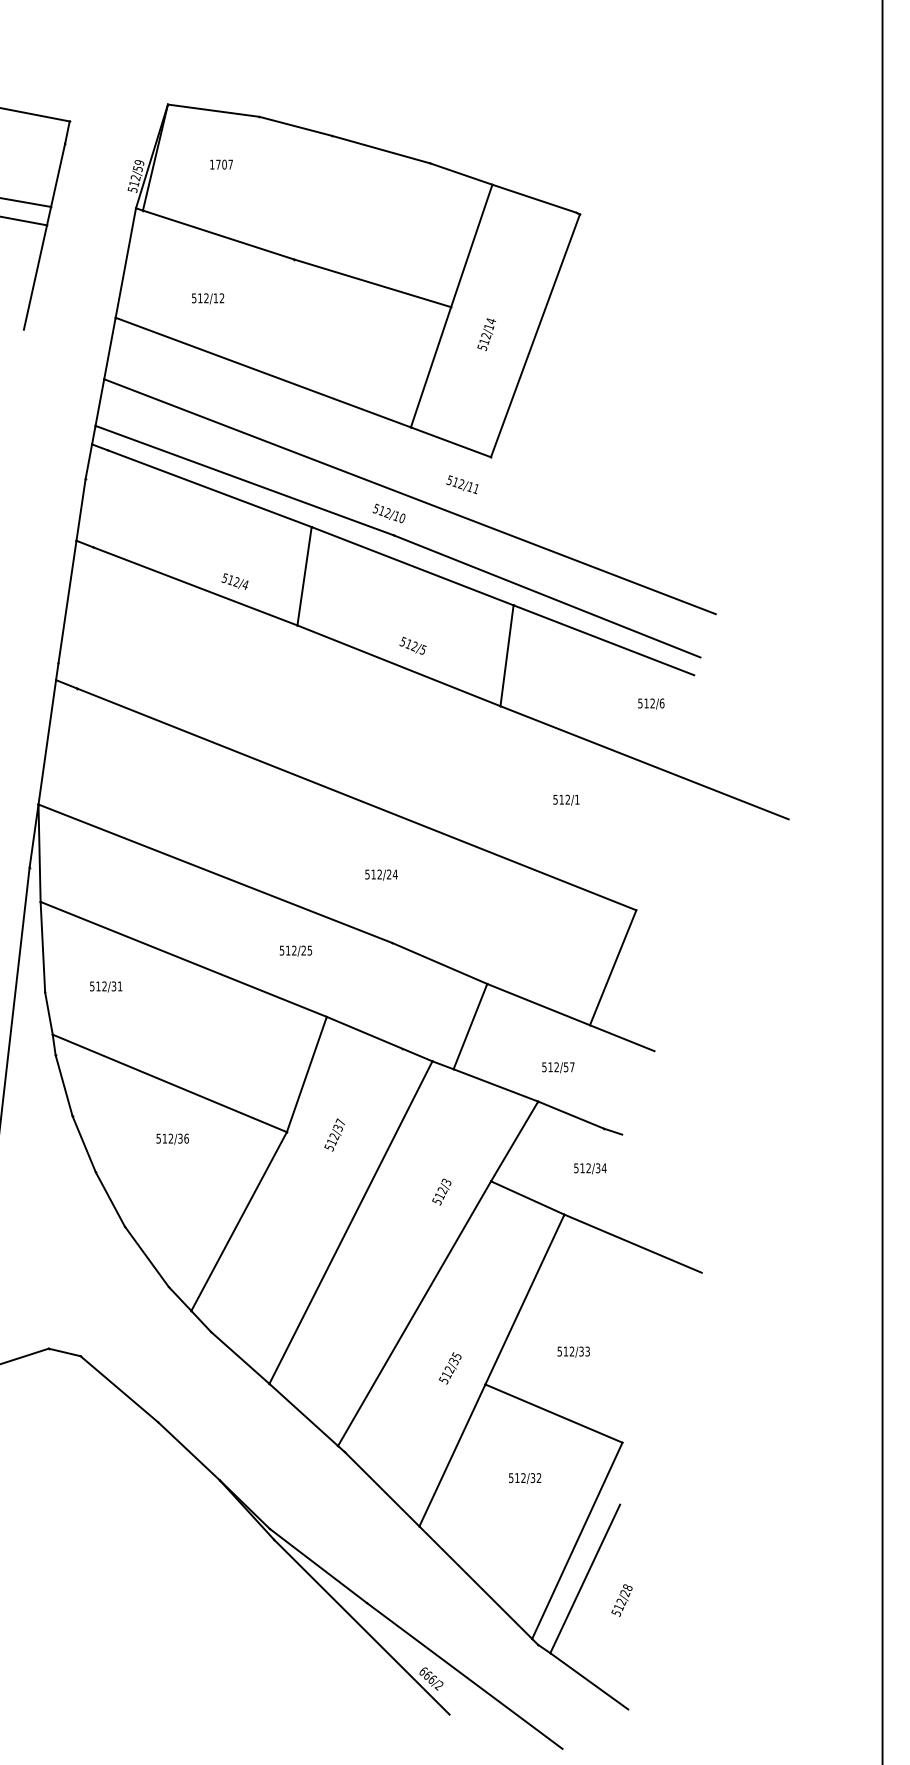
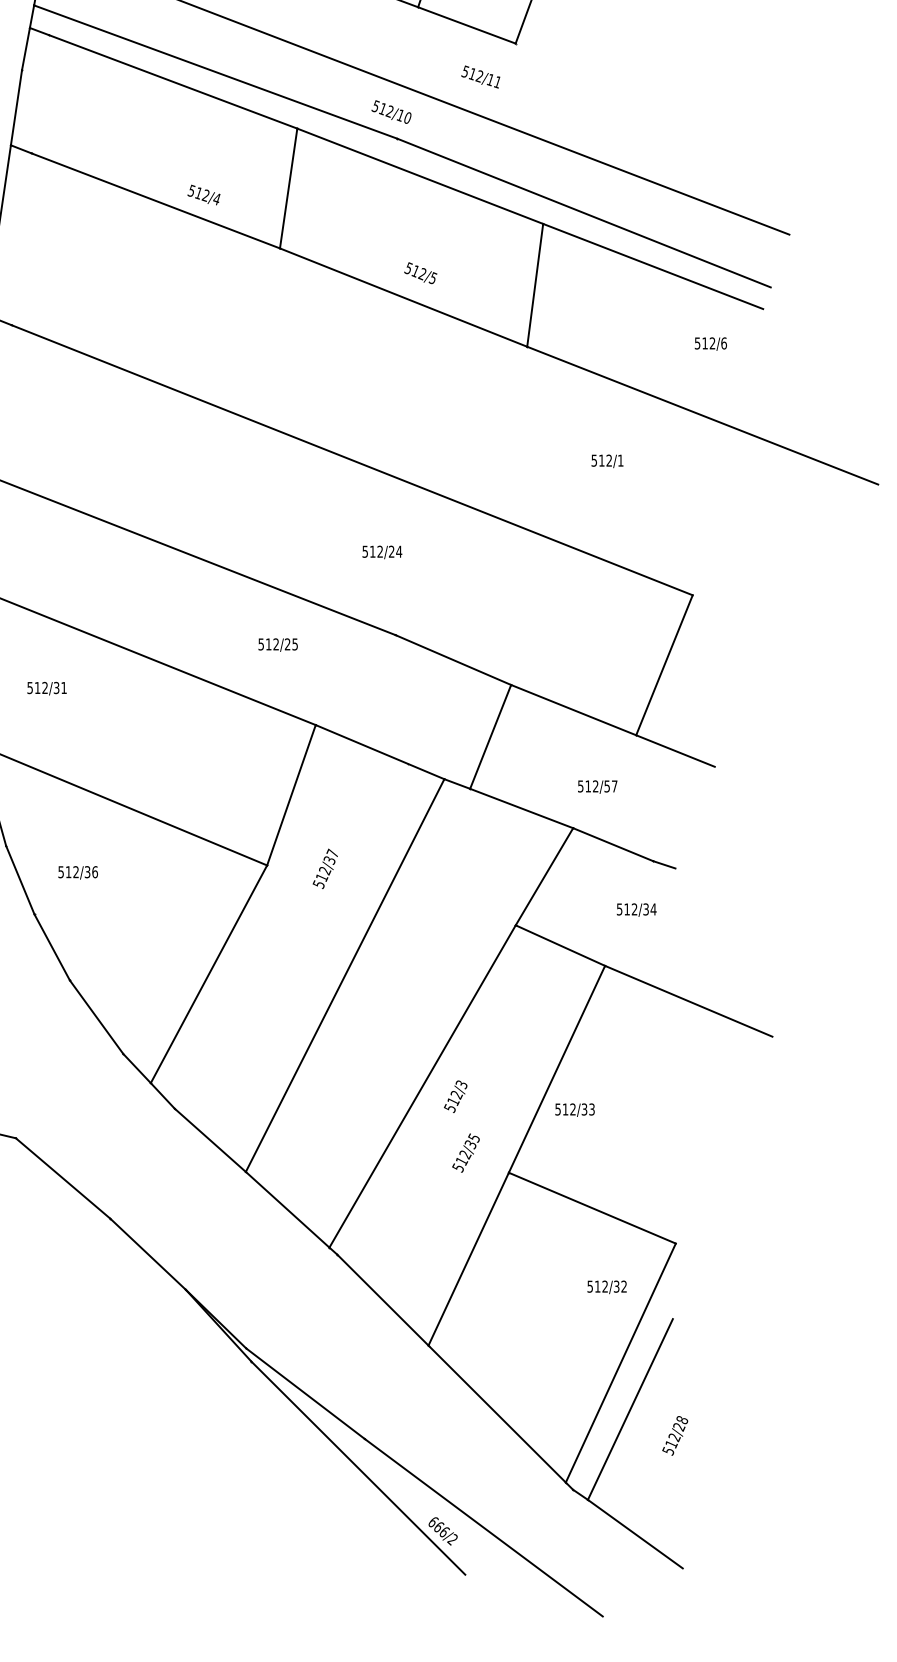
text: (172, 1138) -> (77, 871), moved
text: (441, 1191) -> (455, 1096), moved
text: (573, 1351) -> (574, 1109), moved
text: (525, 1478) -> (607, 1287), moved

